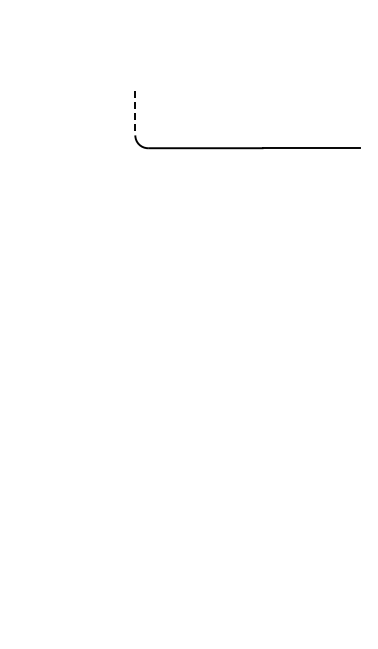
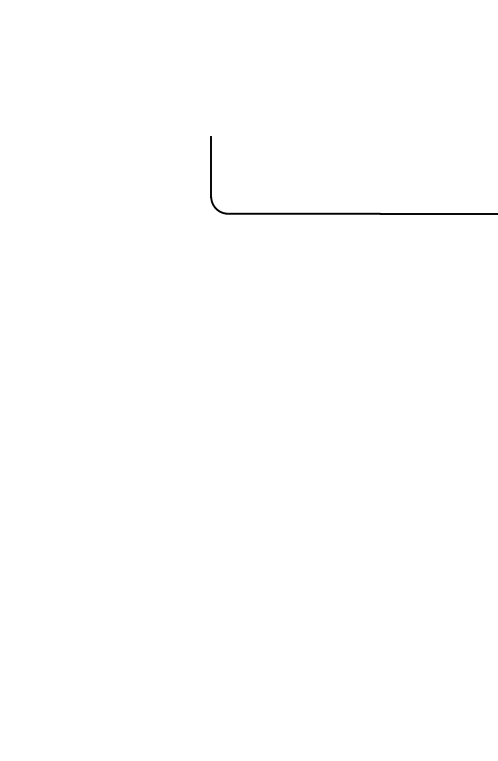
line: (135, 113) -> (211, 167), dashed -> solid

